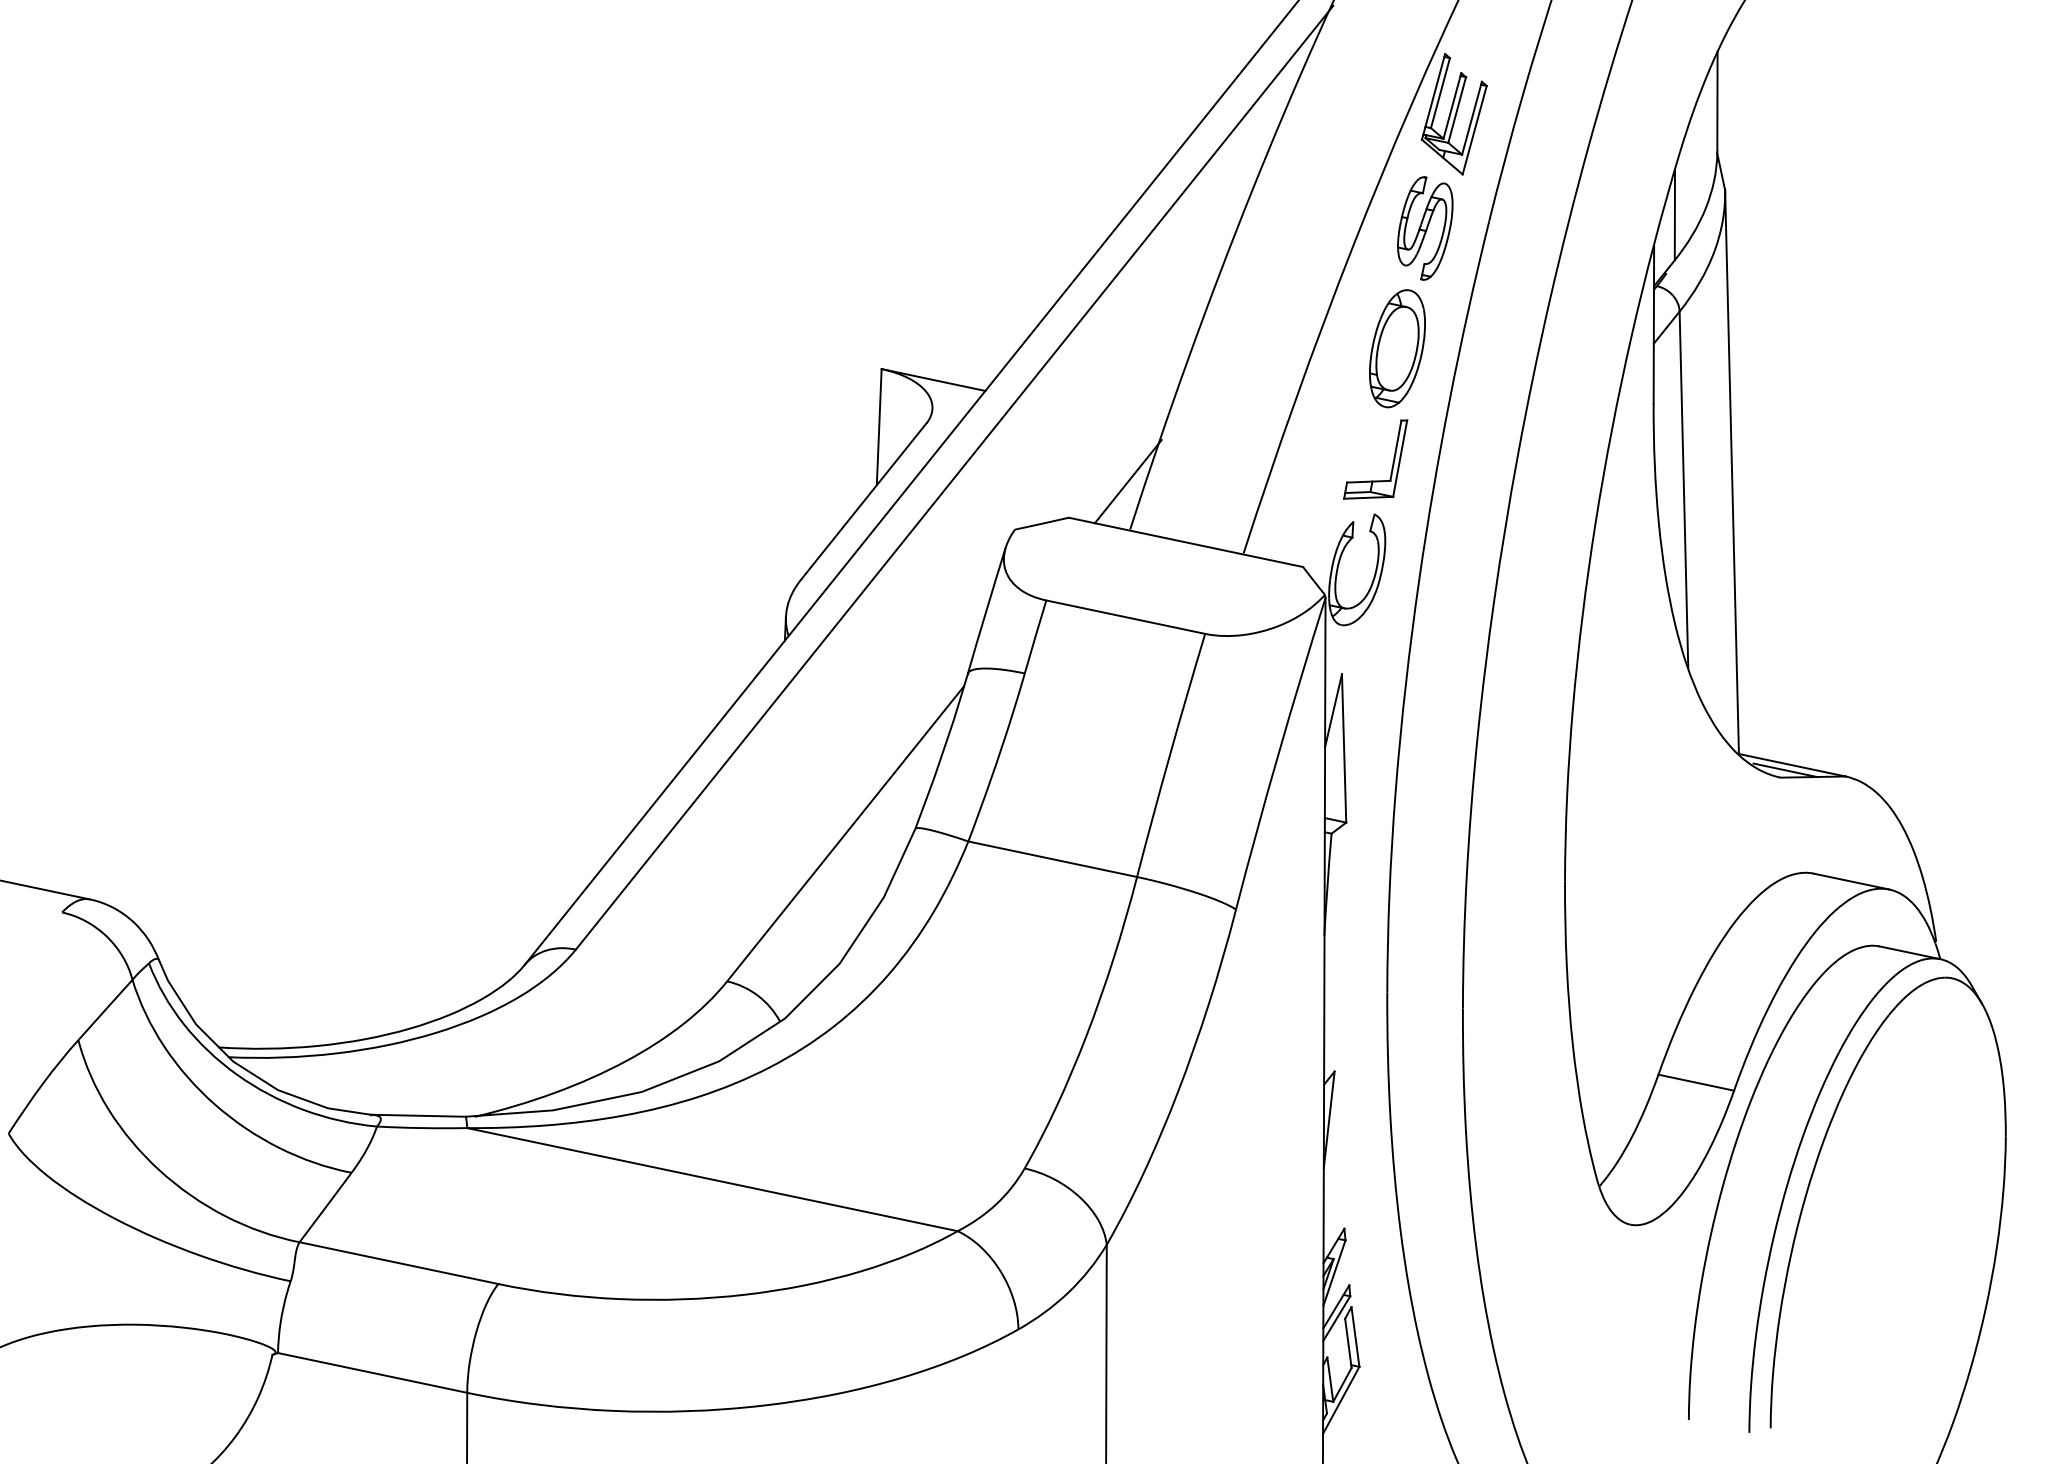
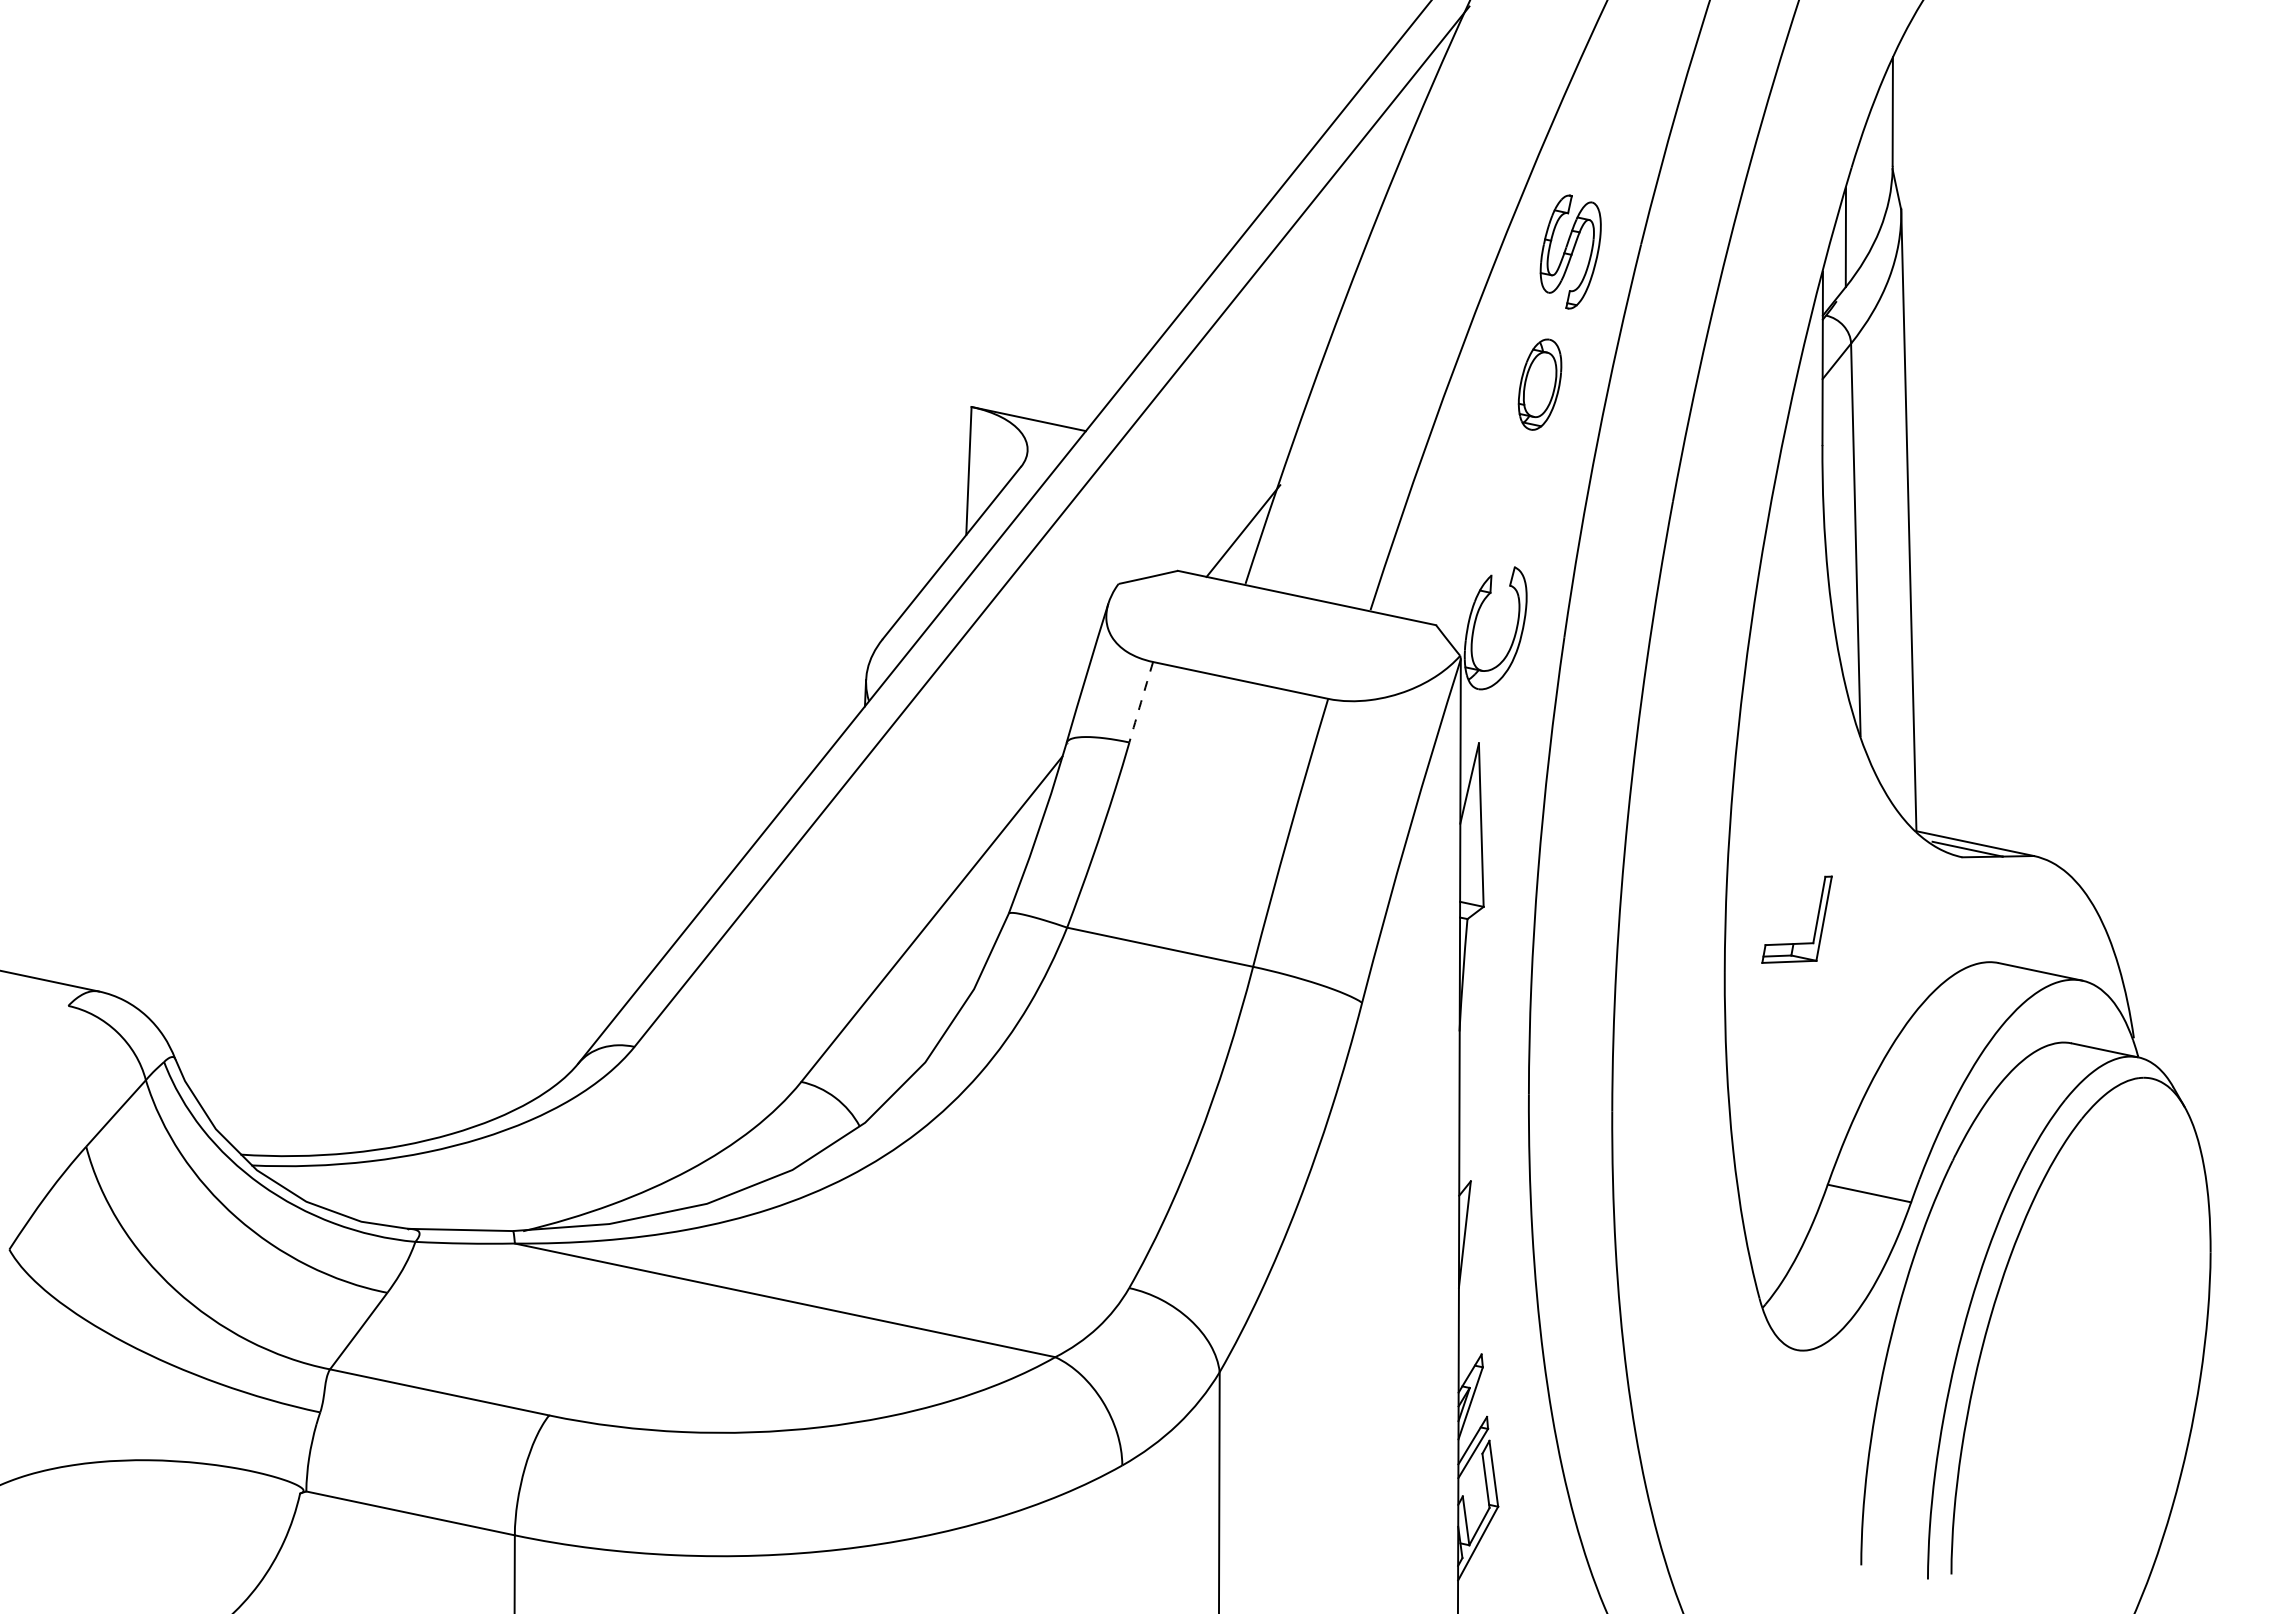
part: (1454, 113) -> (1602, 125), removed
part: (1396, 348) -> (1539, 384), size x0.7
part: (1392, 463) -> (1815, 924), moved
arc: (1035, 637) -> (1141, 702), solid -> dashed

